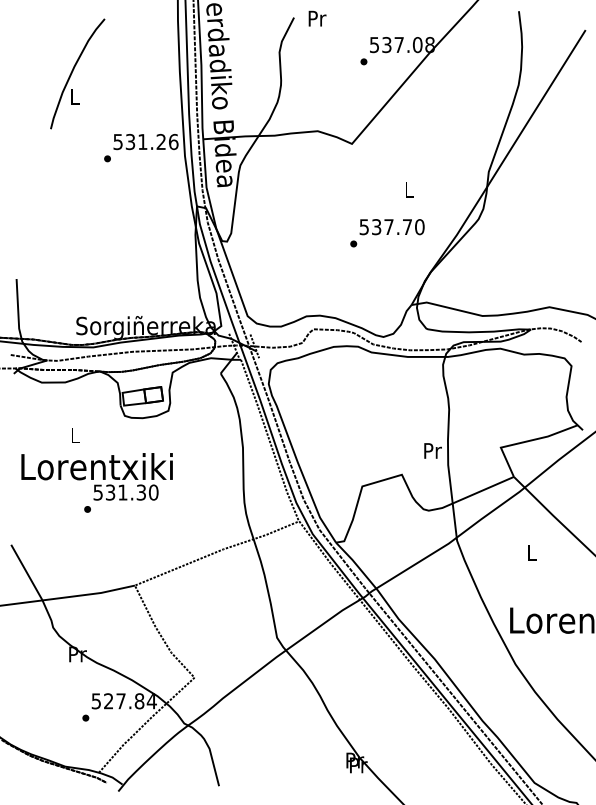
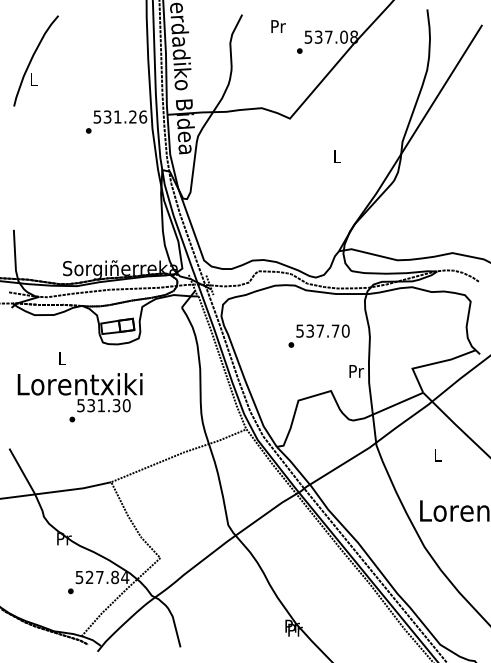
text: (317, 18) -> (278, 26), moved
part: (76, 73) -> (35, 60), moved
text: (386, 232) -> (318, 335), moved

